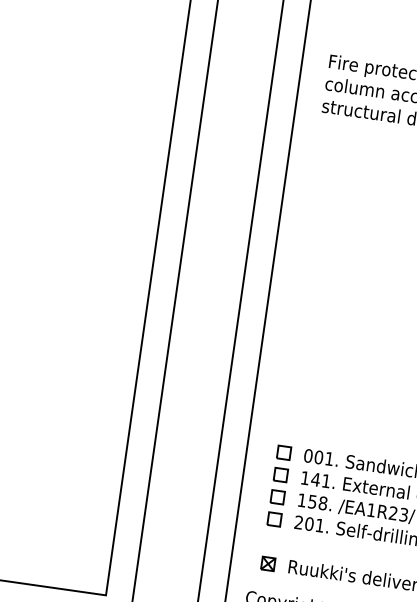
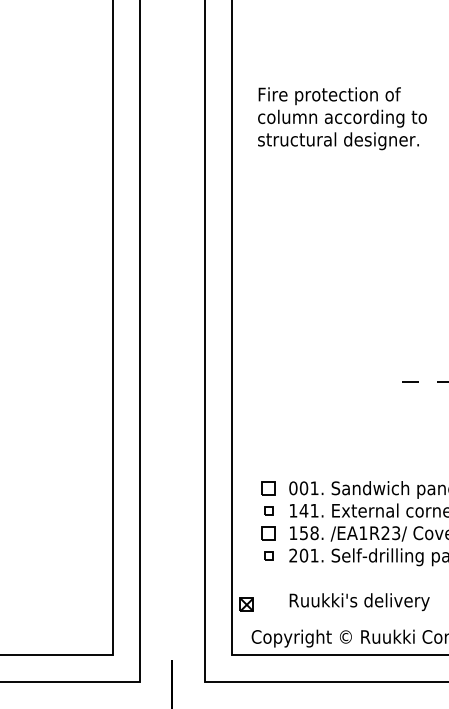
part: (280, 475) -> (268, 511), size x0.6
part: (274, 518) -> (268, 555), size x0.6
part: (267, 563) -> (246, 604), moved

